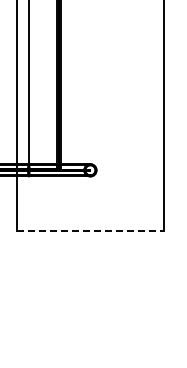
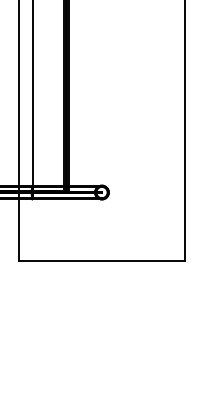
line: (90, 230) -> (102, 260), dashed -> solid

